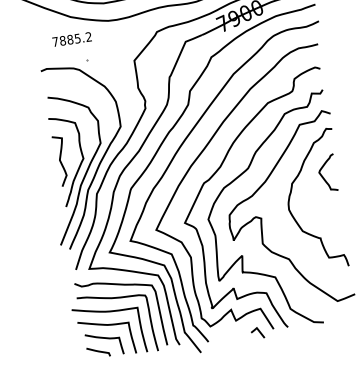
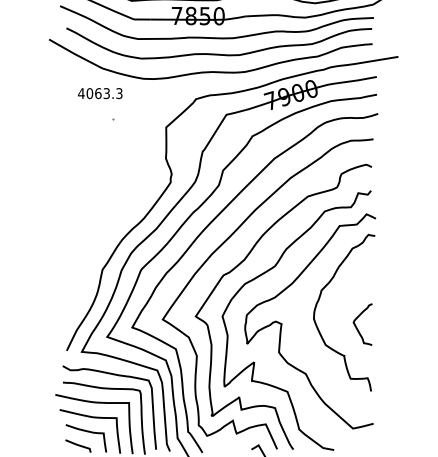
text: (72, 39) -> (100, 93), 7885.2 -> 4063.3
part: (86, 154) -> (97, 224), removed
curve: (323, 176) -> (357, 327), moved

